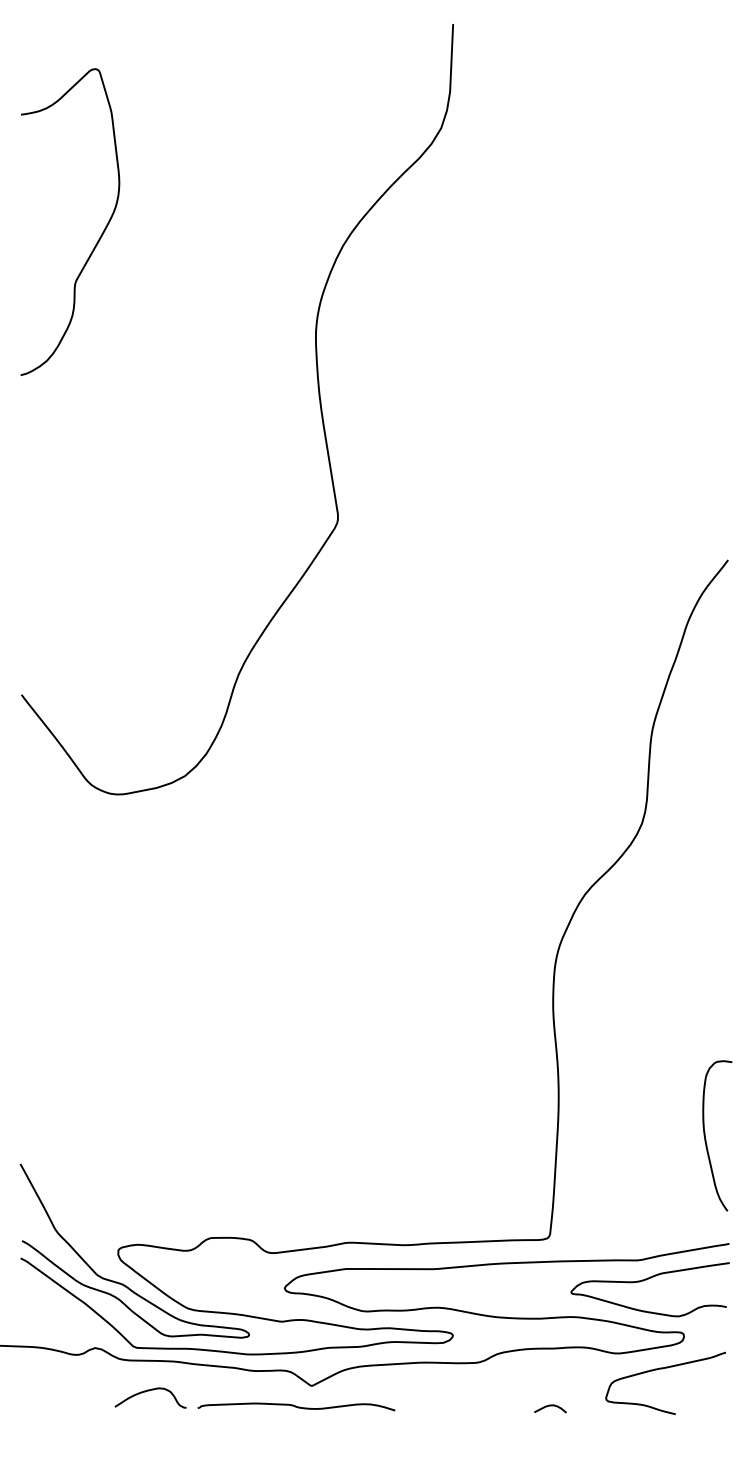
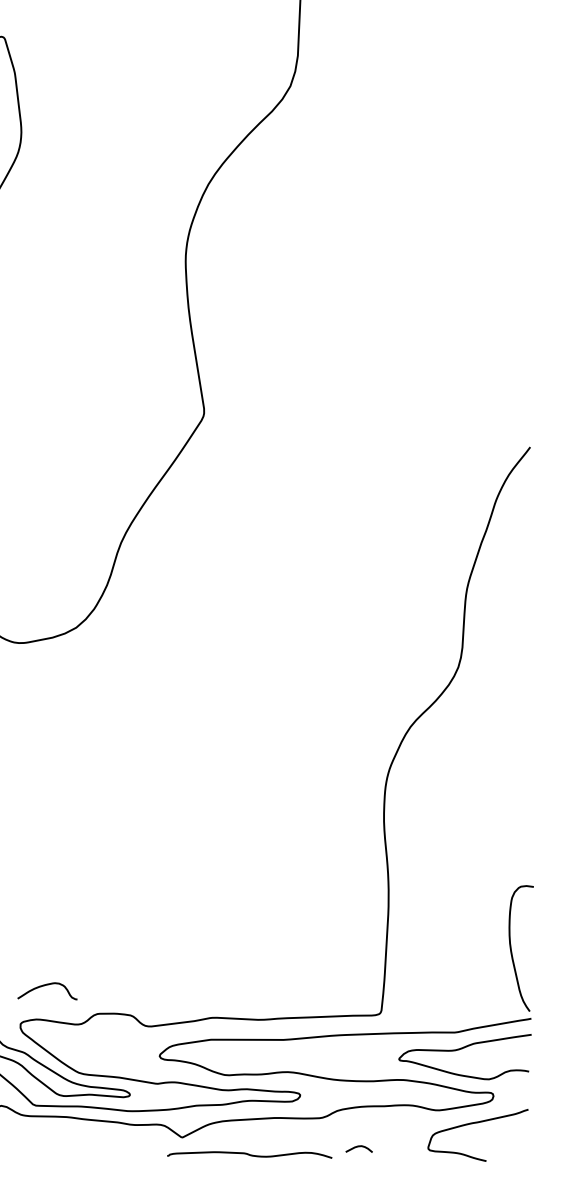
curve: (706, 1139) -> (512, 951), moved
curve: (149, 1391) -> (46, 985), moved
part: (296, 1406) -> (249, 1154), moved
curve: (550, 1406) -> (359, 1147), moved

